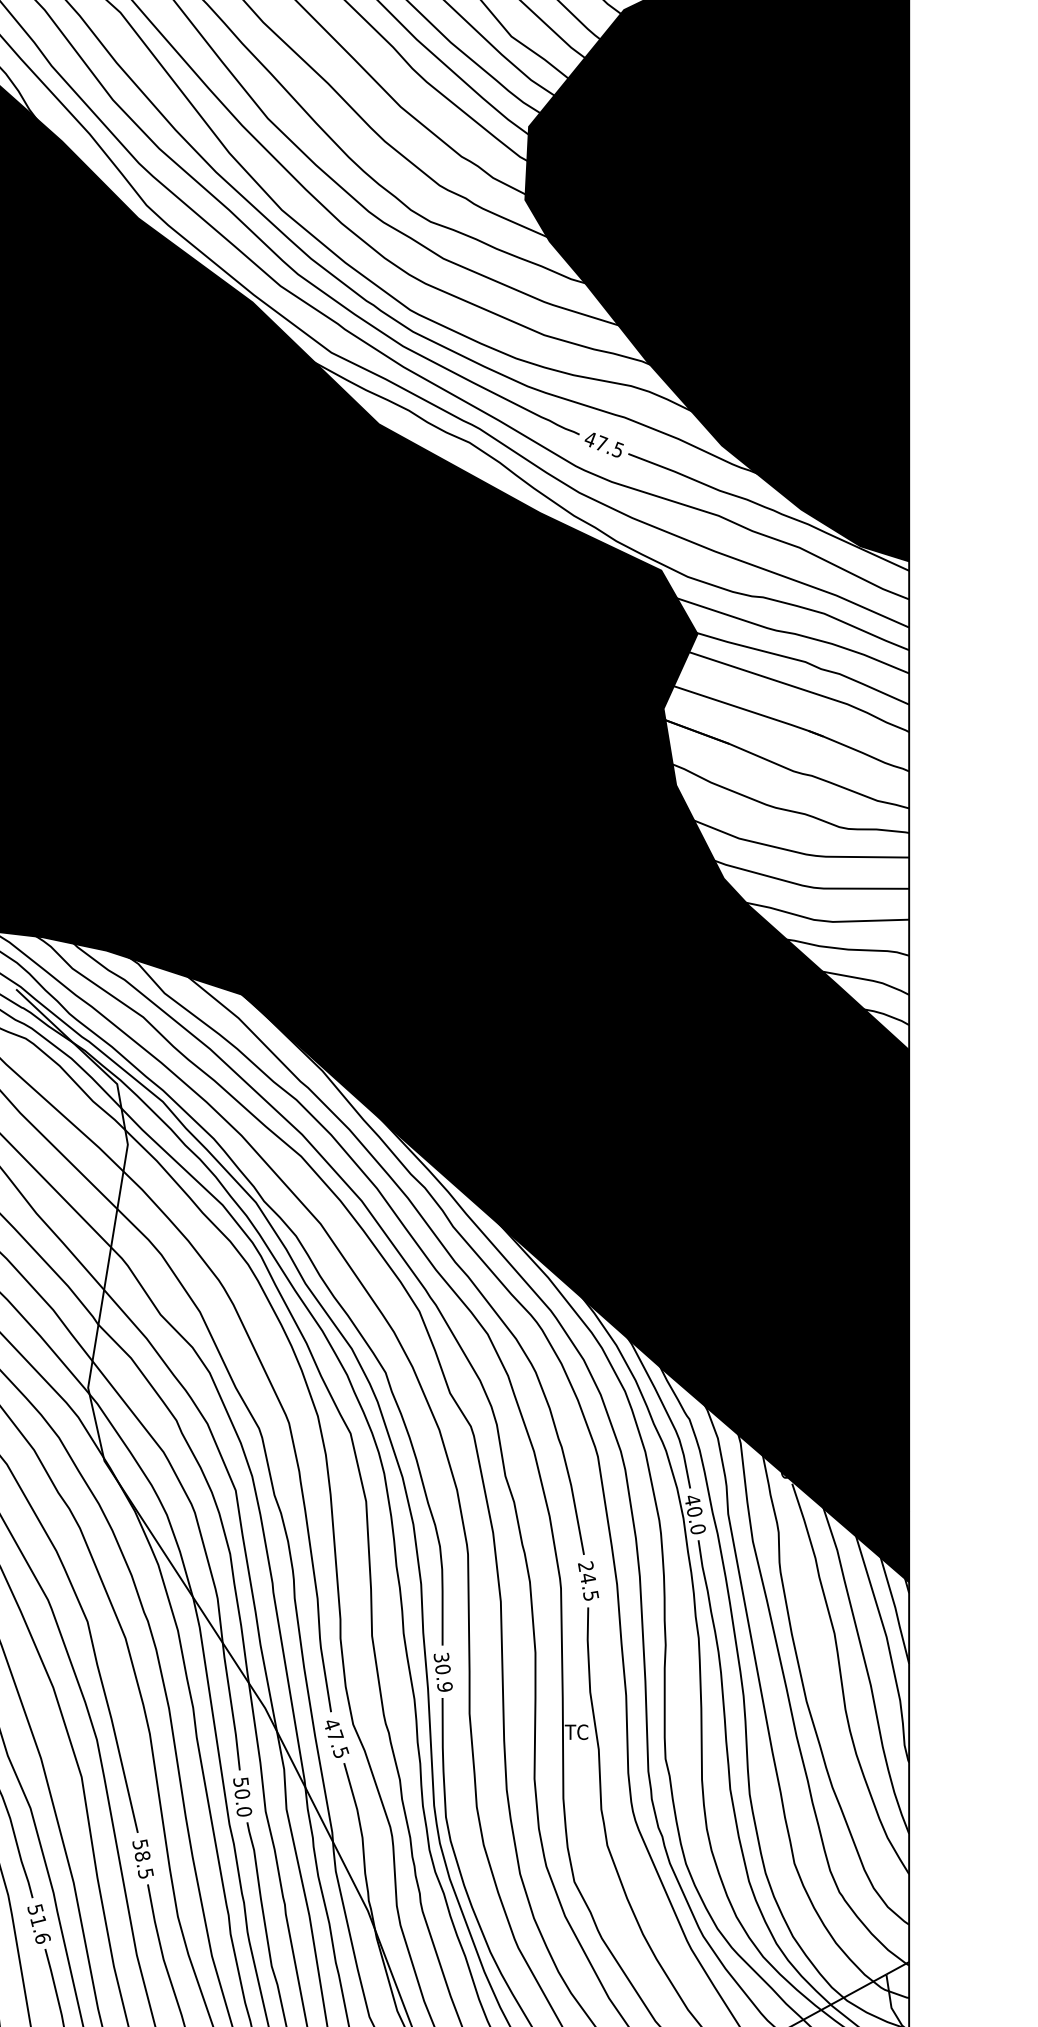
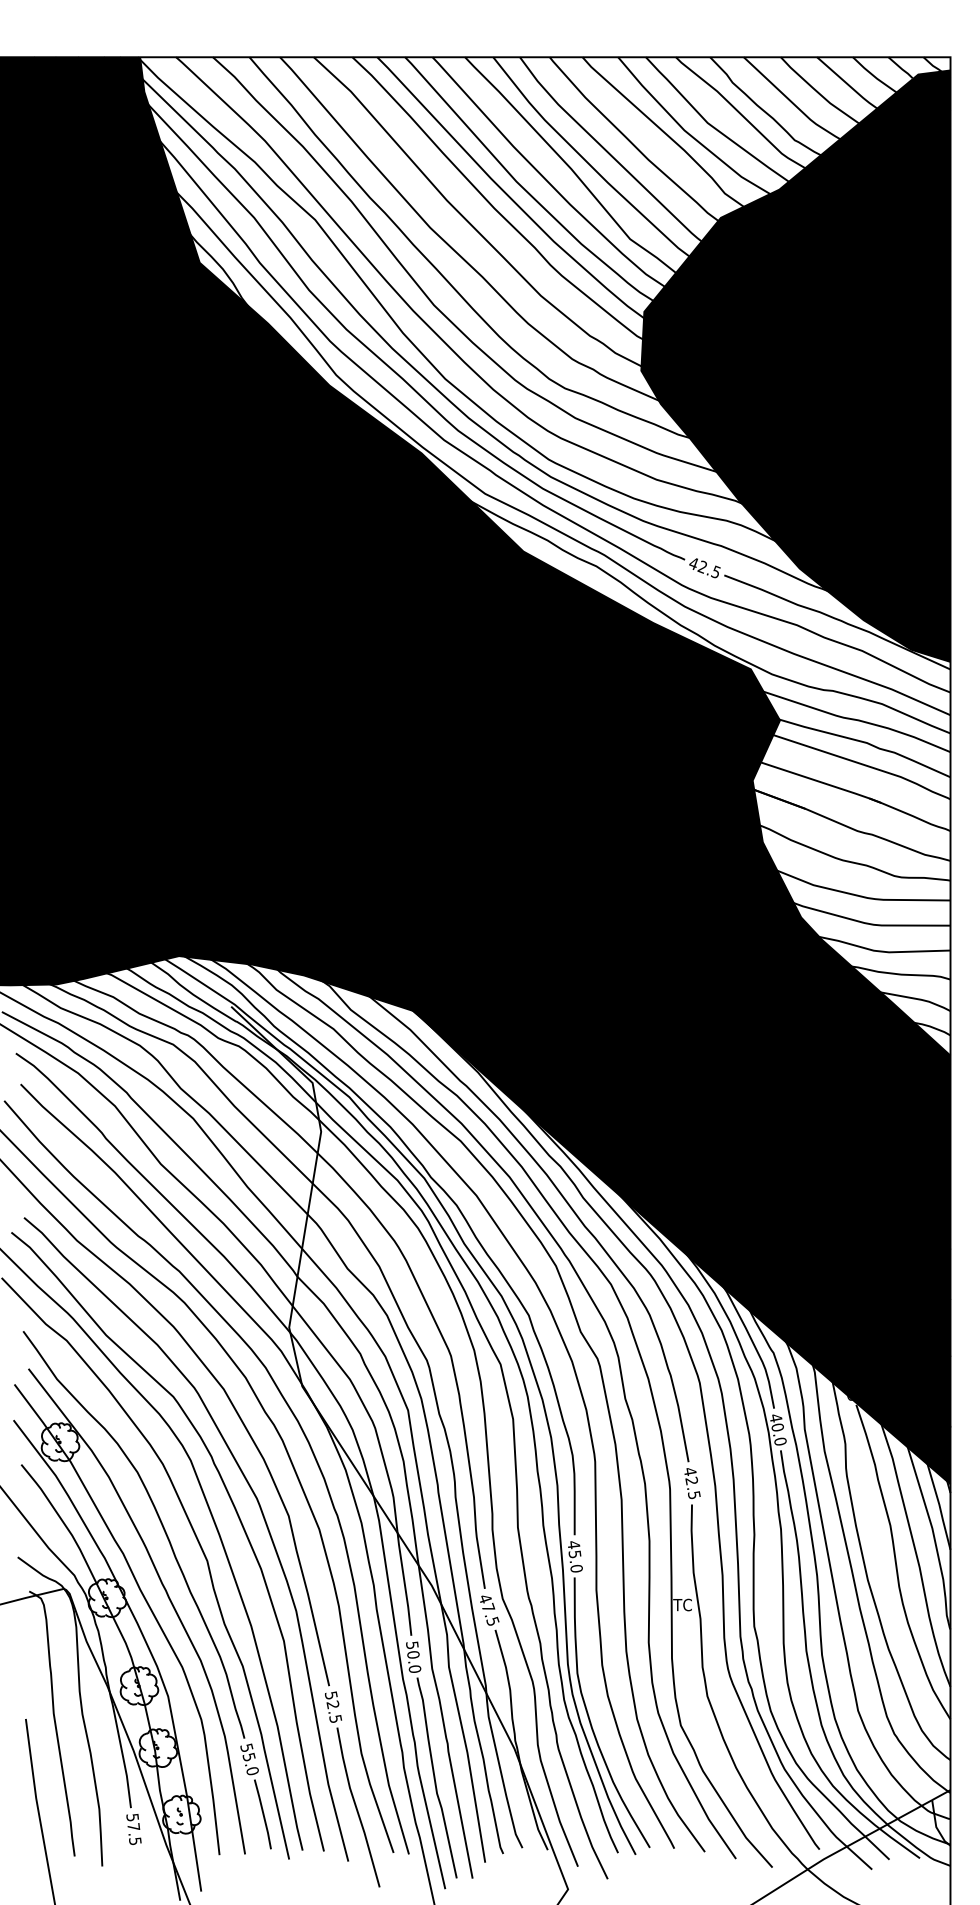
text: (601, 442) -> (702, 566), 47.5 -> 42.5
text: (586, 1572) -> (690, 1476), 24.5 -> 42.5
text: (442, 1671) -> (574, 1556), 30.9 -> 45.0
text: (141, 1855) -> (332, 1704), 58.5 -> 52.5
text: (40, 1930) -> (250, 1764), 51.6 -> 55.0

